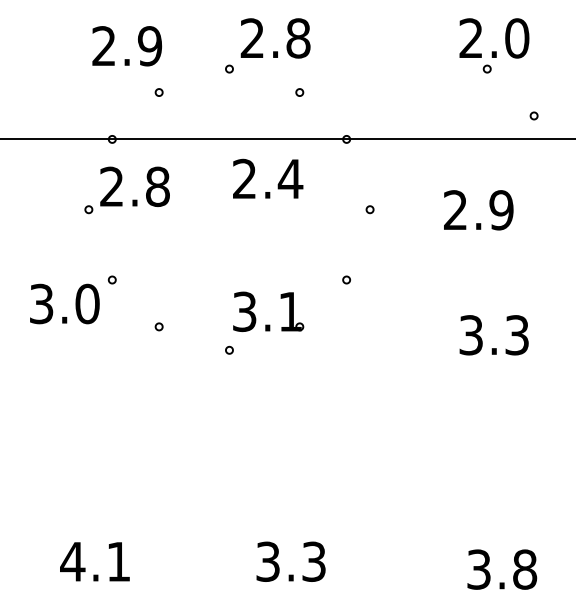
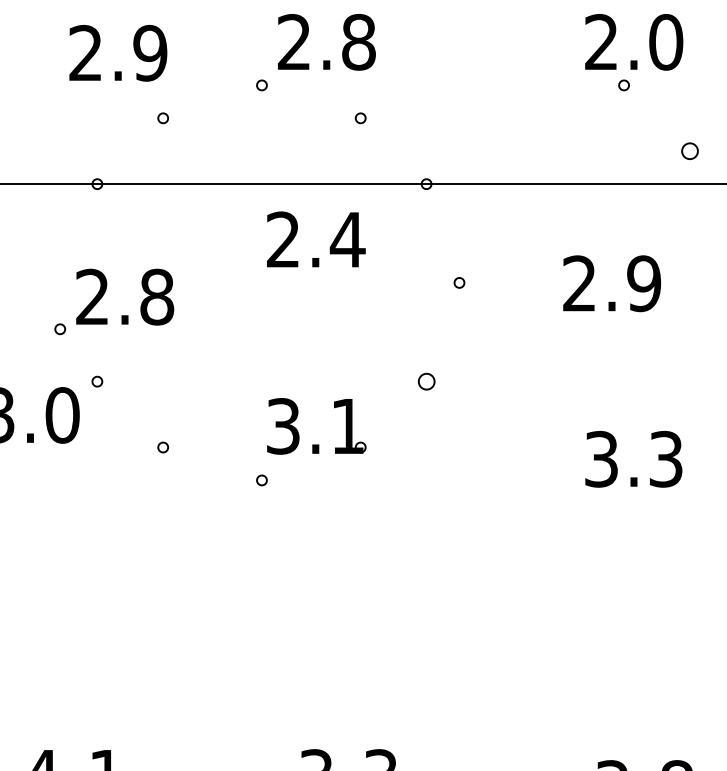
part: (533, 115) -> (689, 150), size x1.6
part: (119, 186) -> (103, 296), moved
part: (346, 279) -> (426, 380), size x1.6

